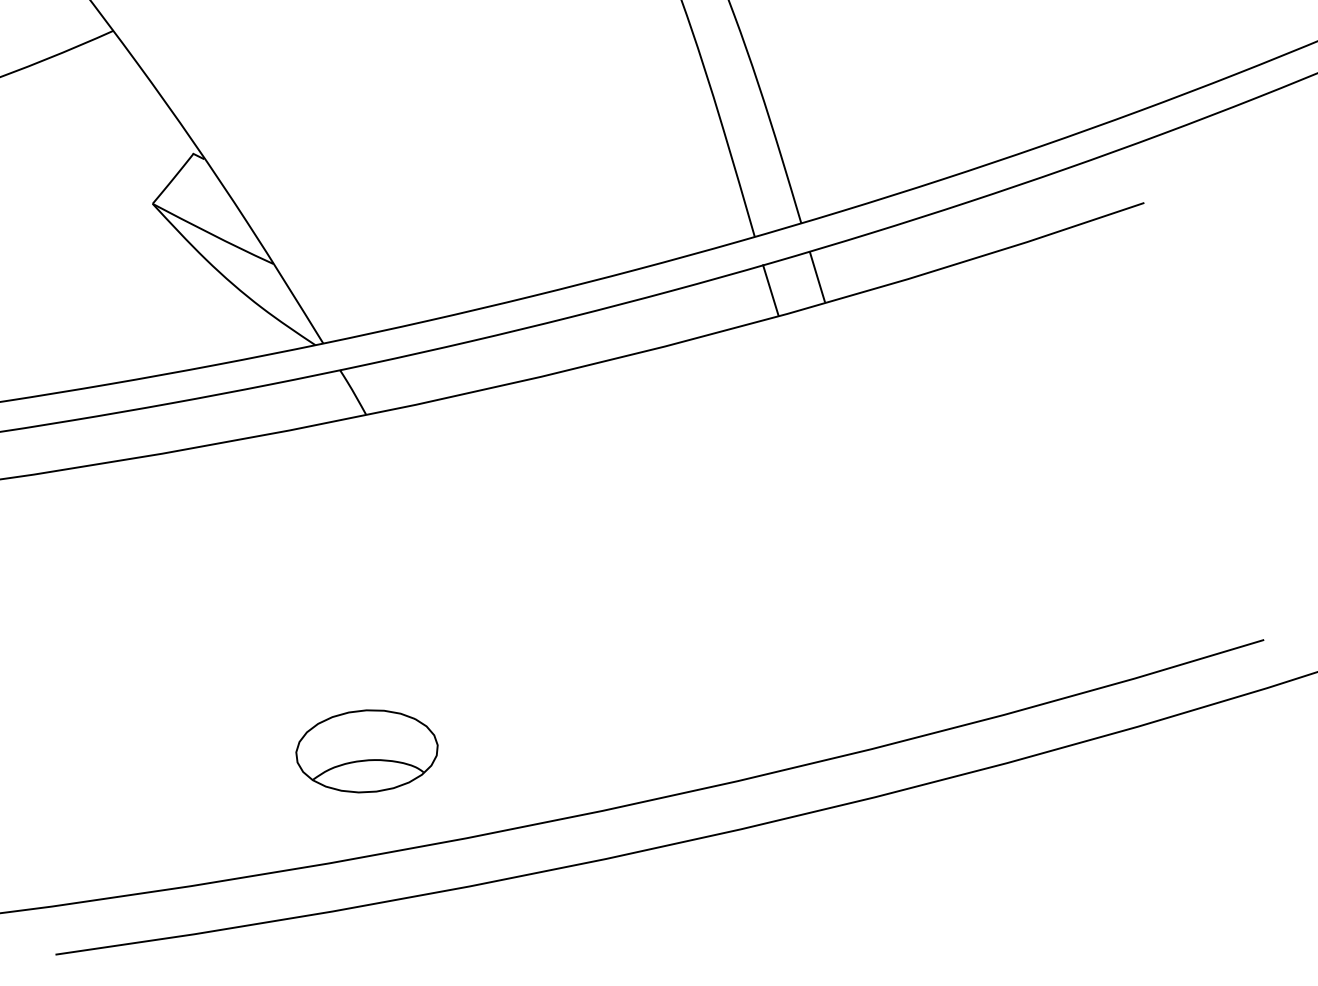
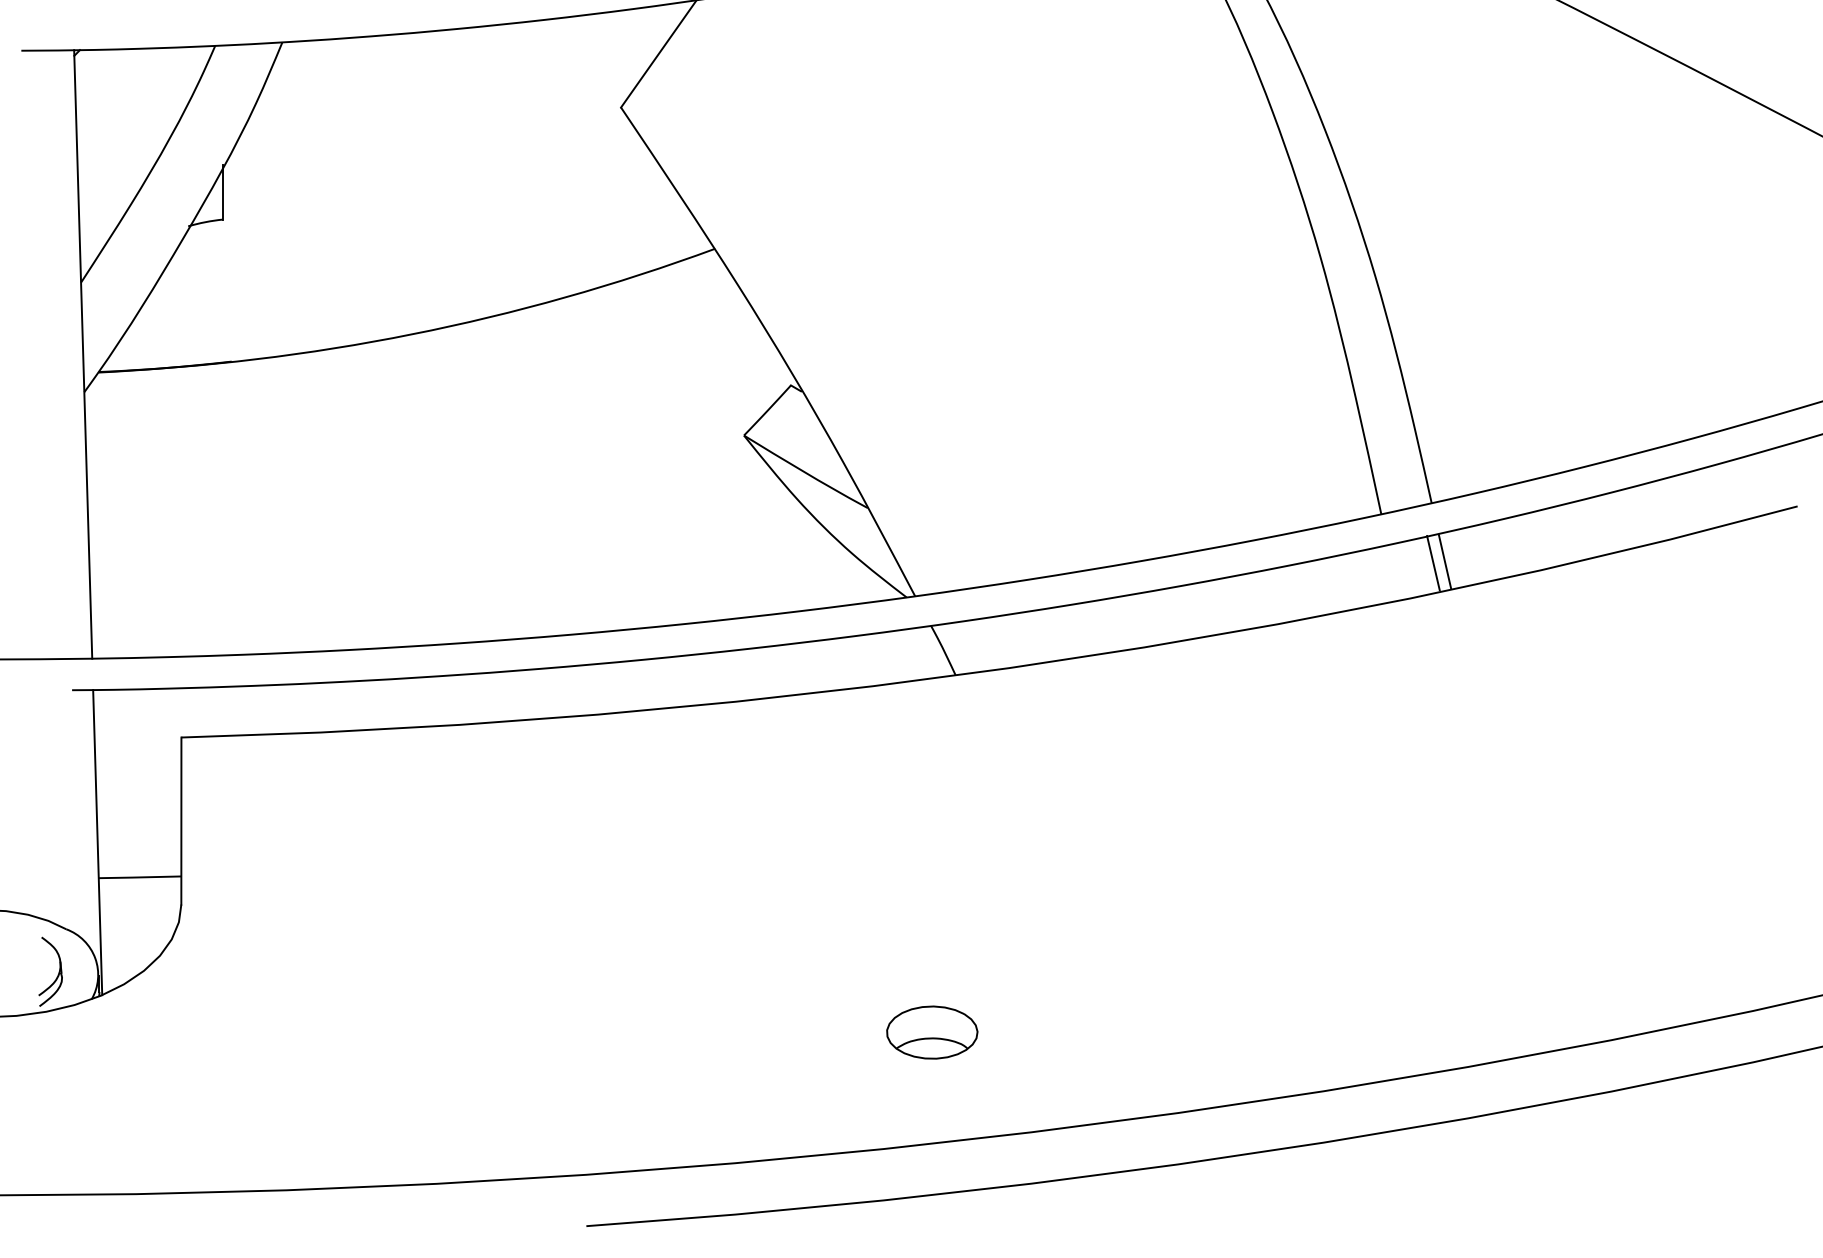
line: (770, 290) -> (1433, 563), moved
part: (367, 751) -> (932, 1032), size x0.6

